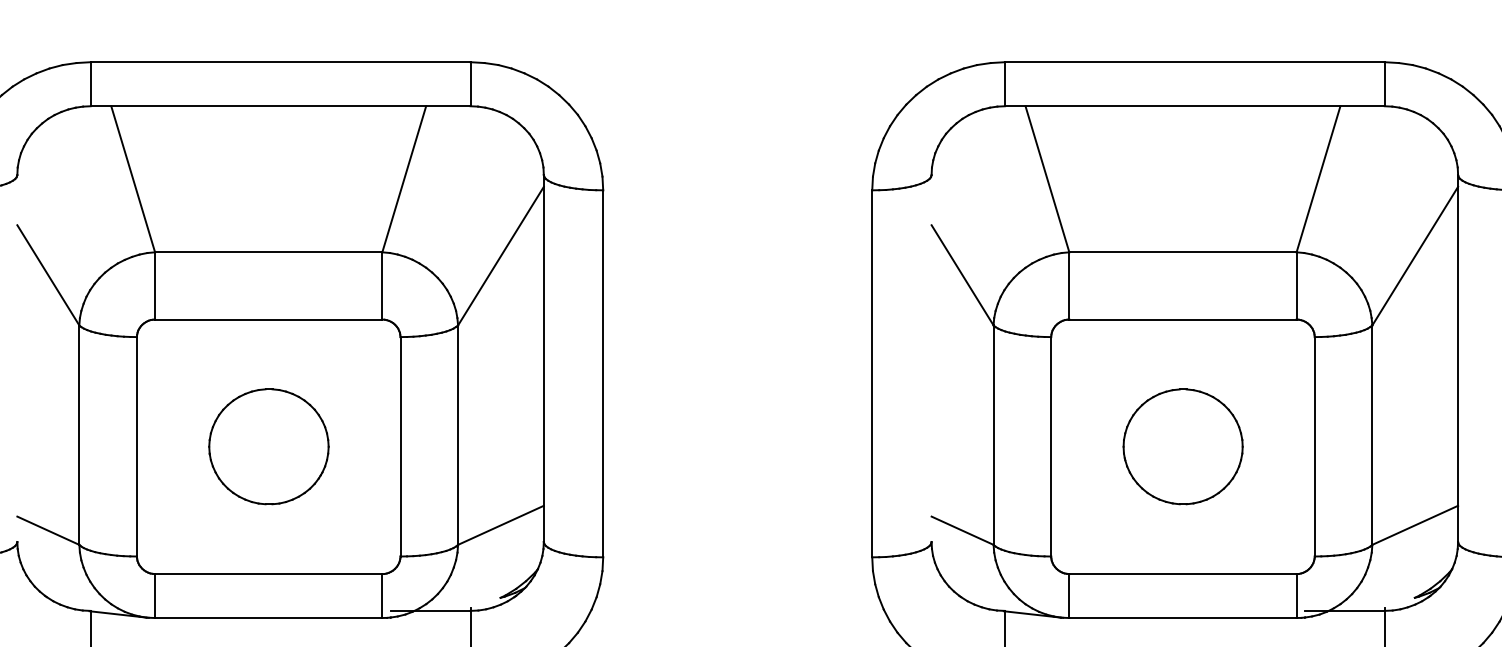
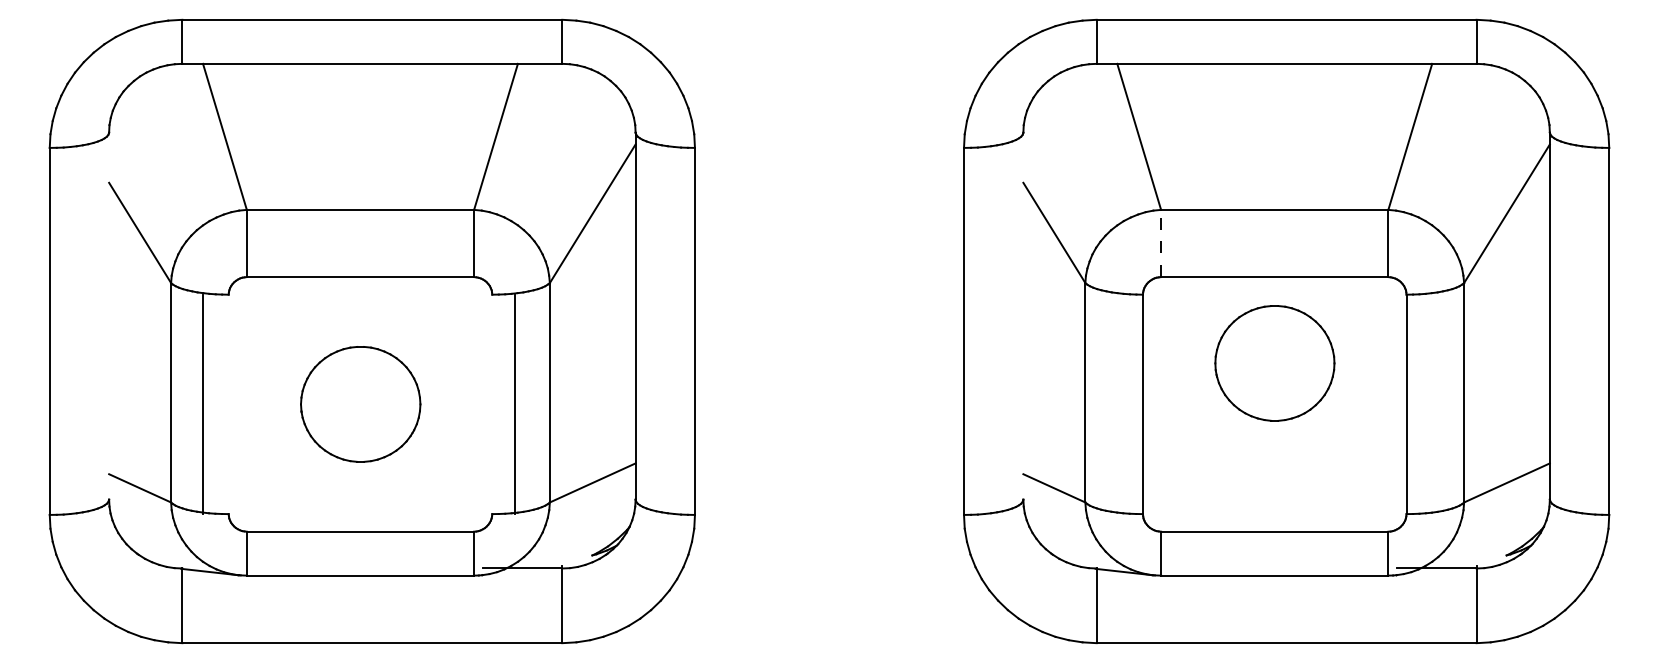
line: (1069, 285) -> (1161, 243), solid -> dashed
line: (136, 446) -> (202, 404), moved
line: (400, 446) -> (515, 404), moved
part: (1182, 446) -> (1274, 363), moved

